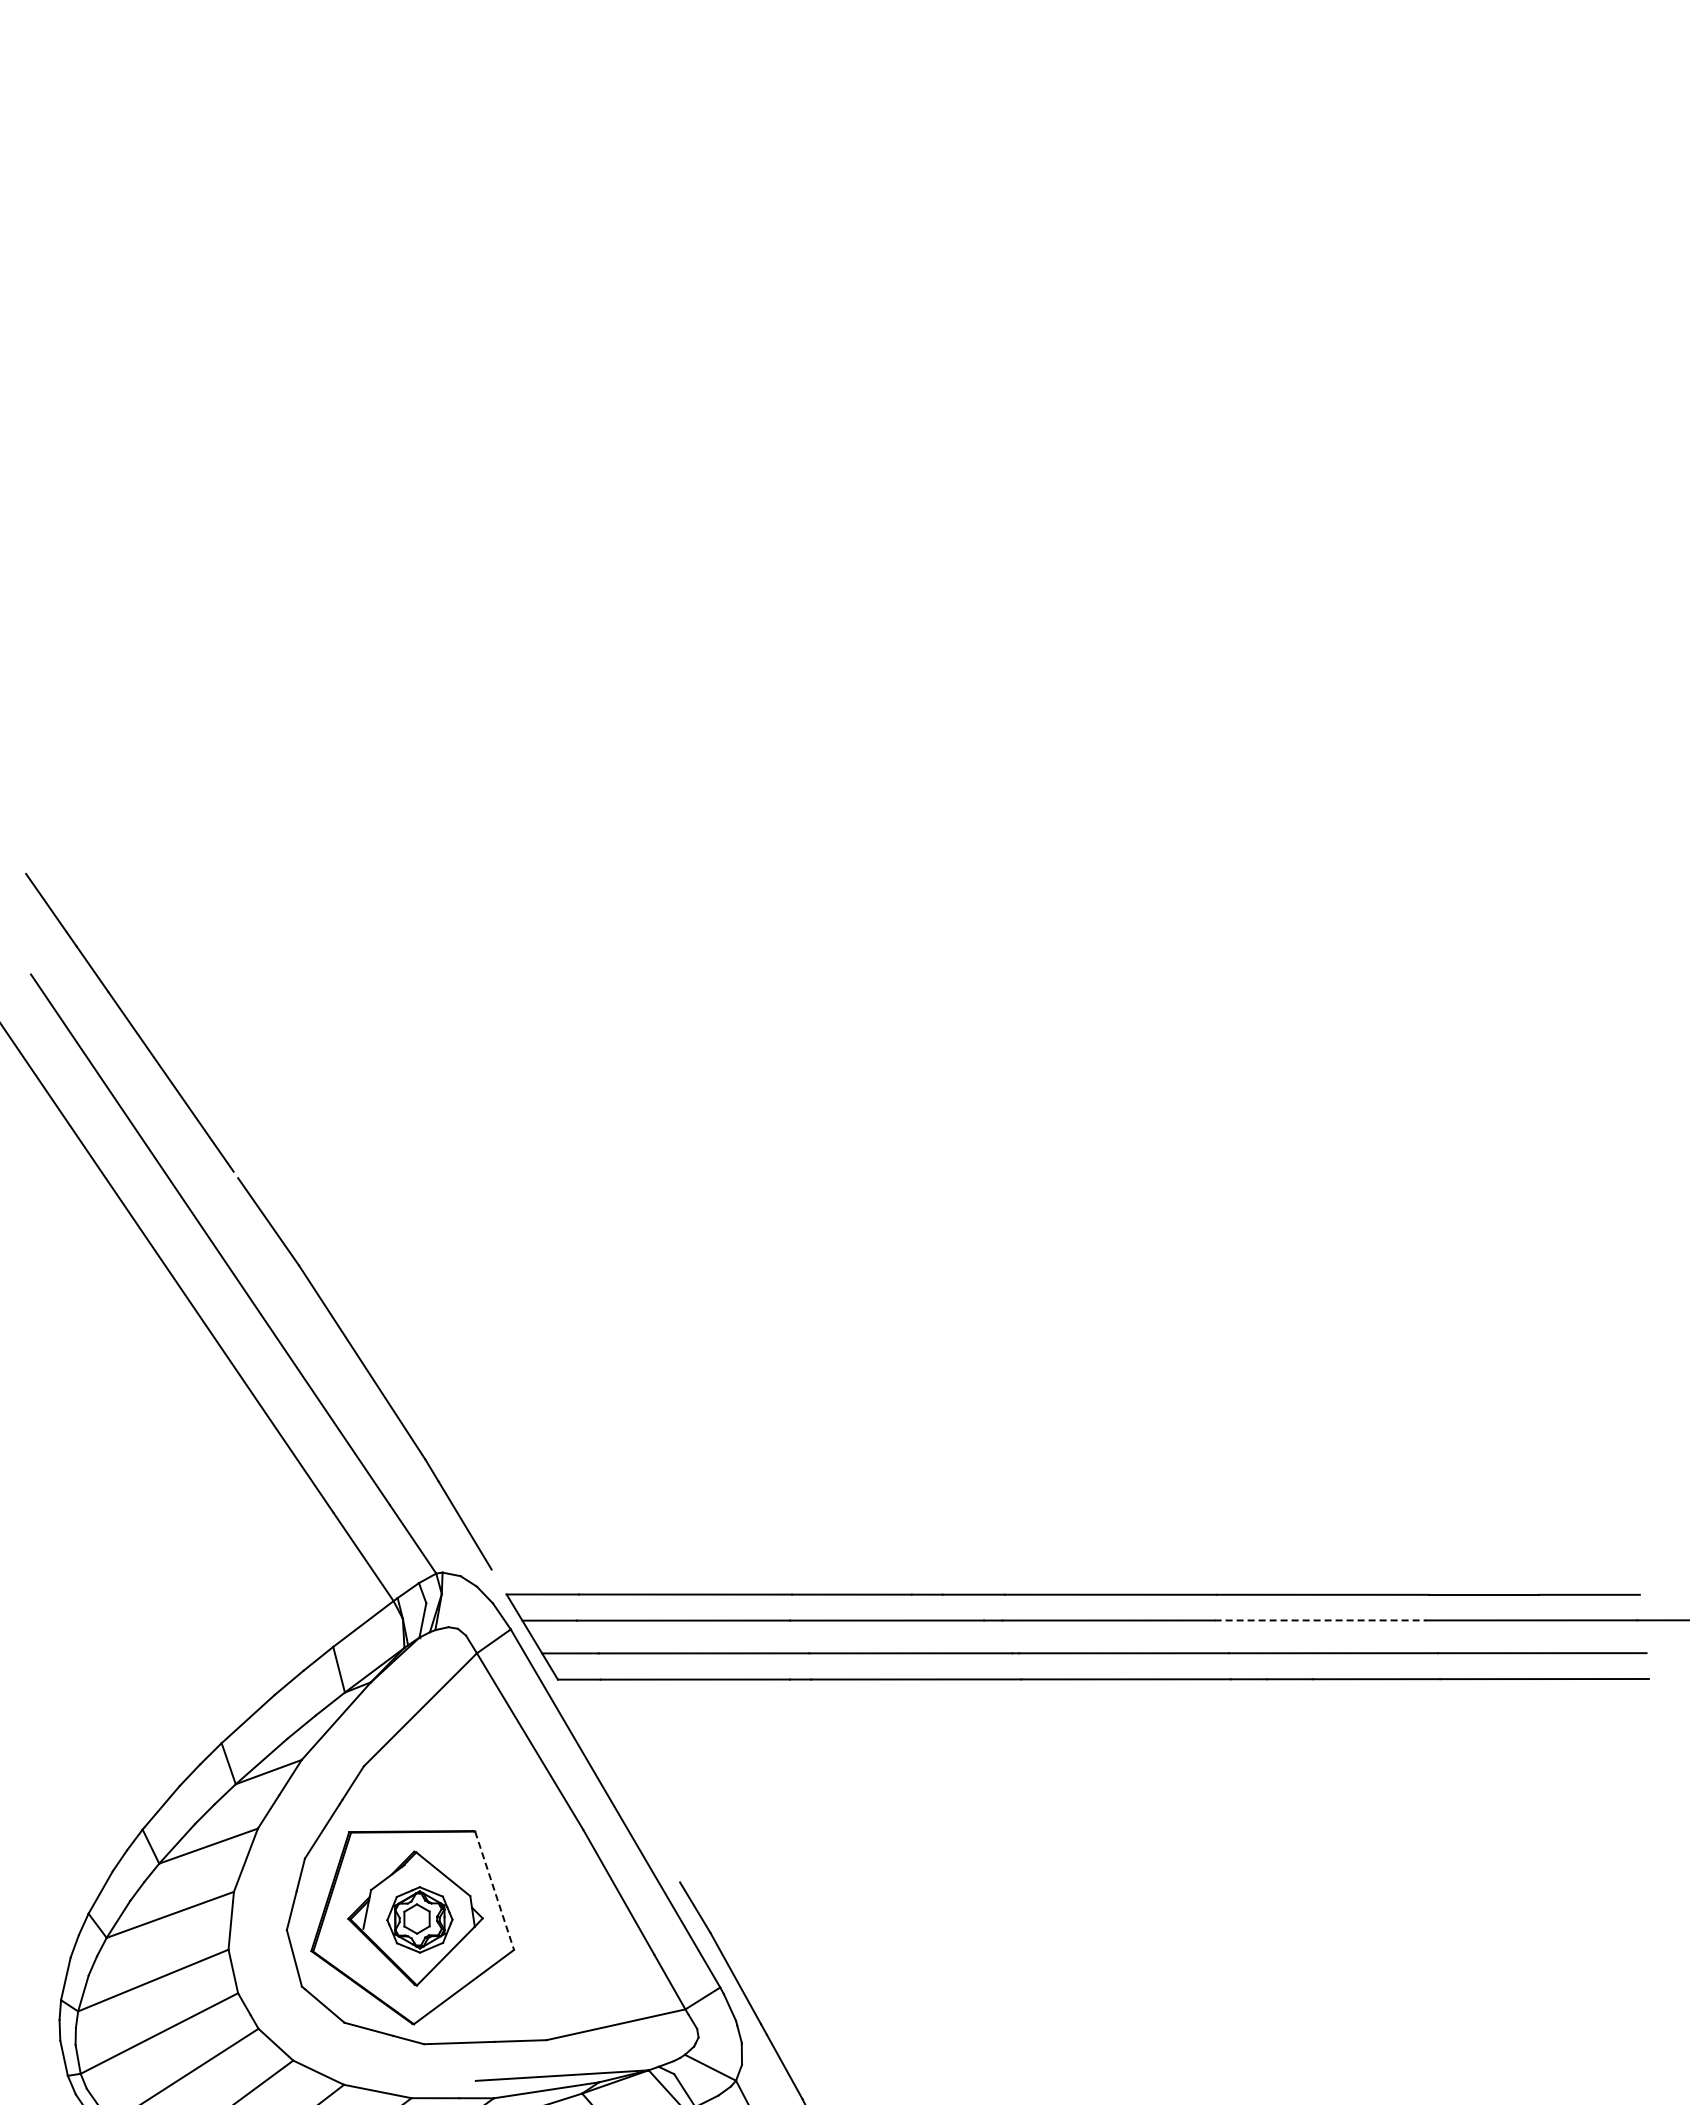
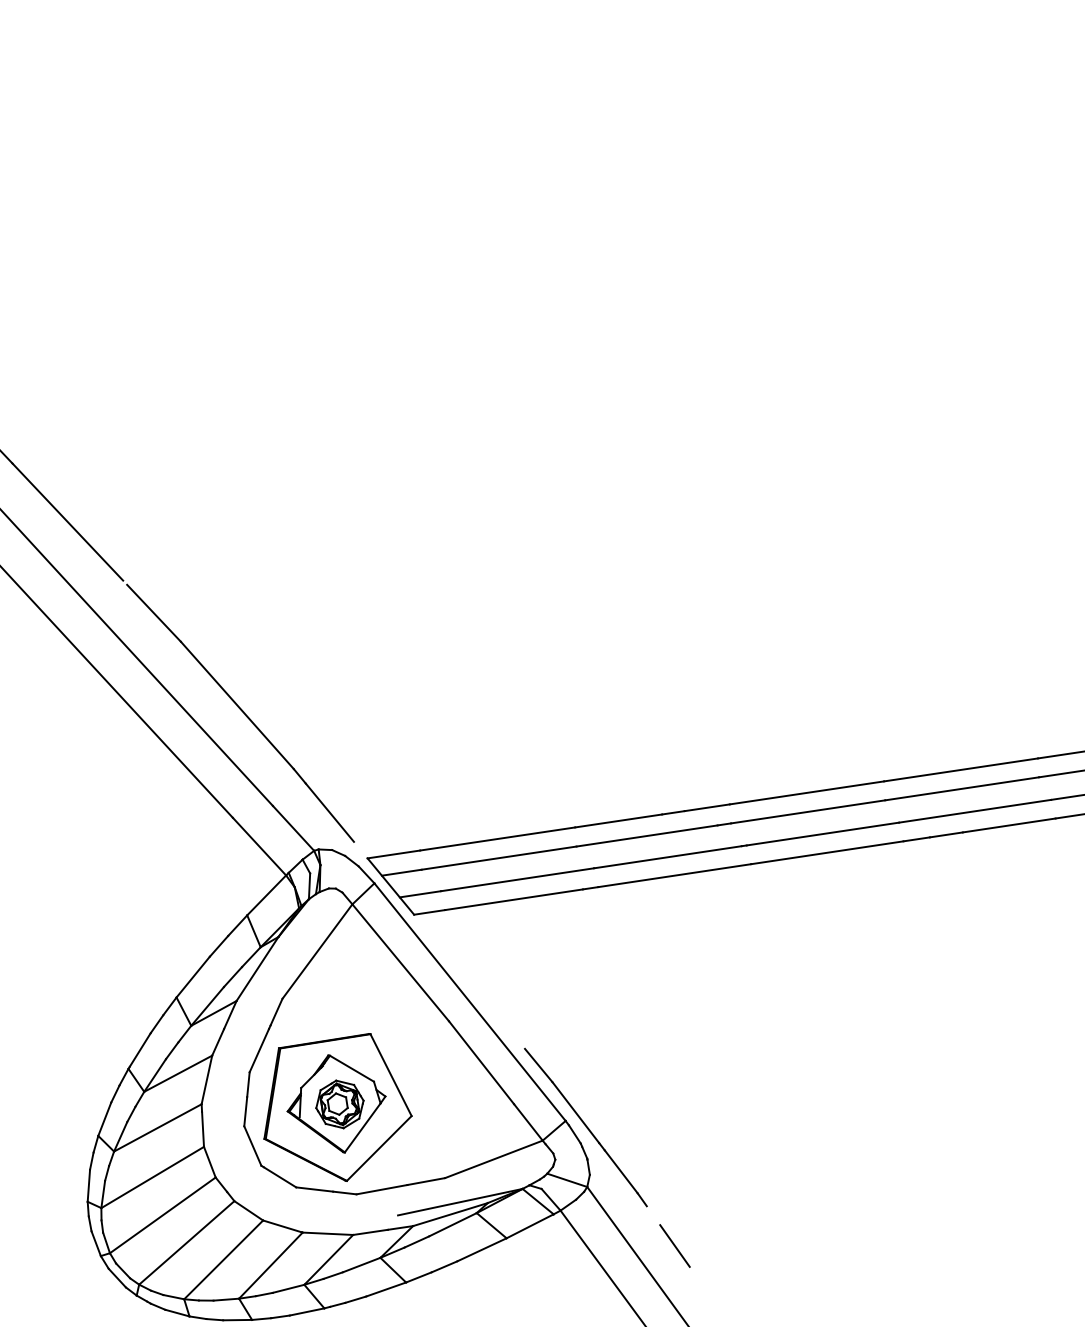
line: (1320, 1620) -> (962, 788), dashed -> solid
line: (494, 1891) -> (391, 1075), dashed -> solid

